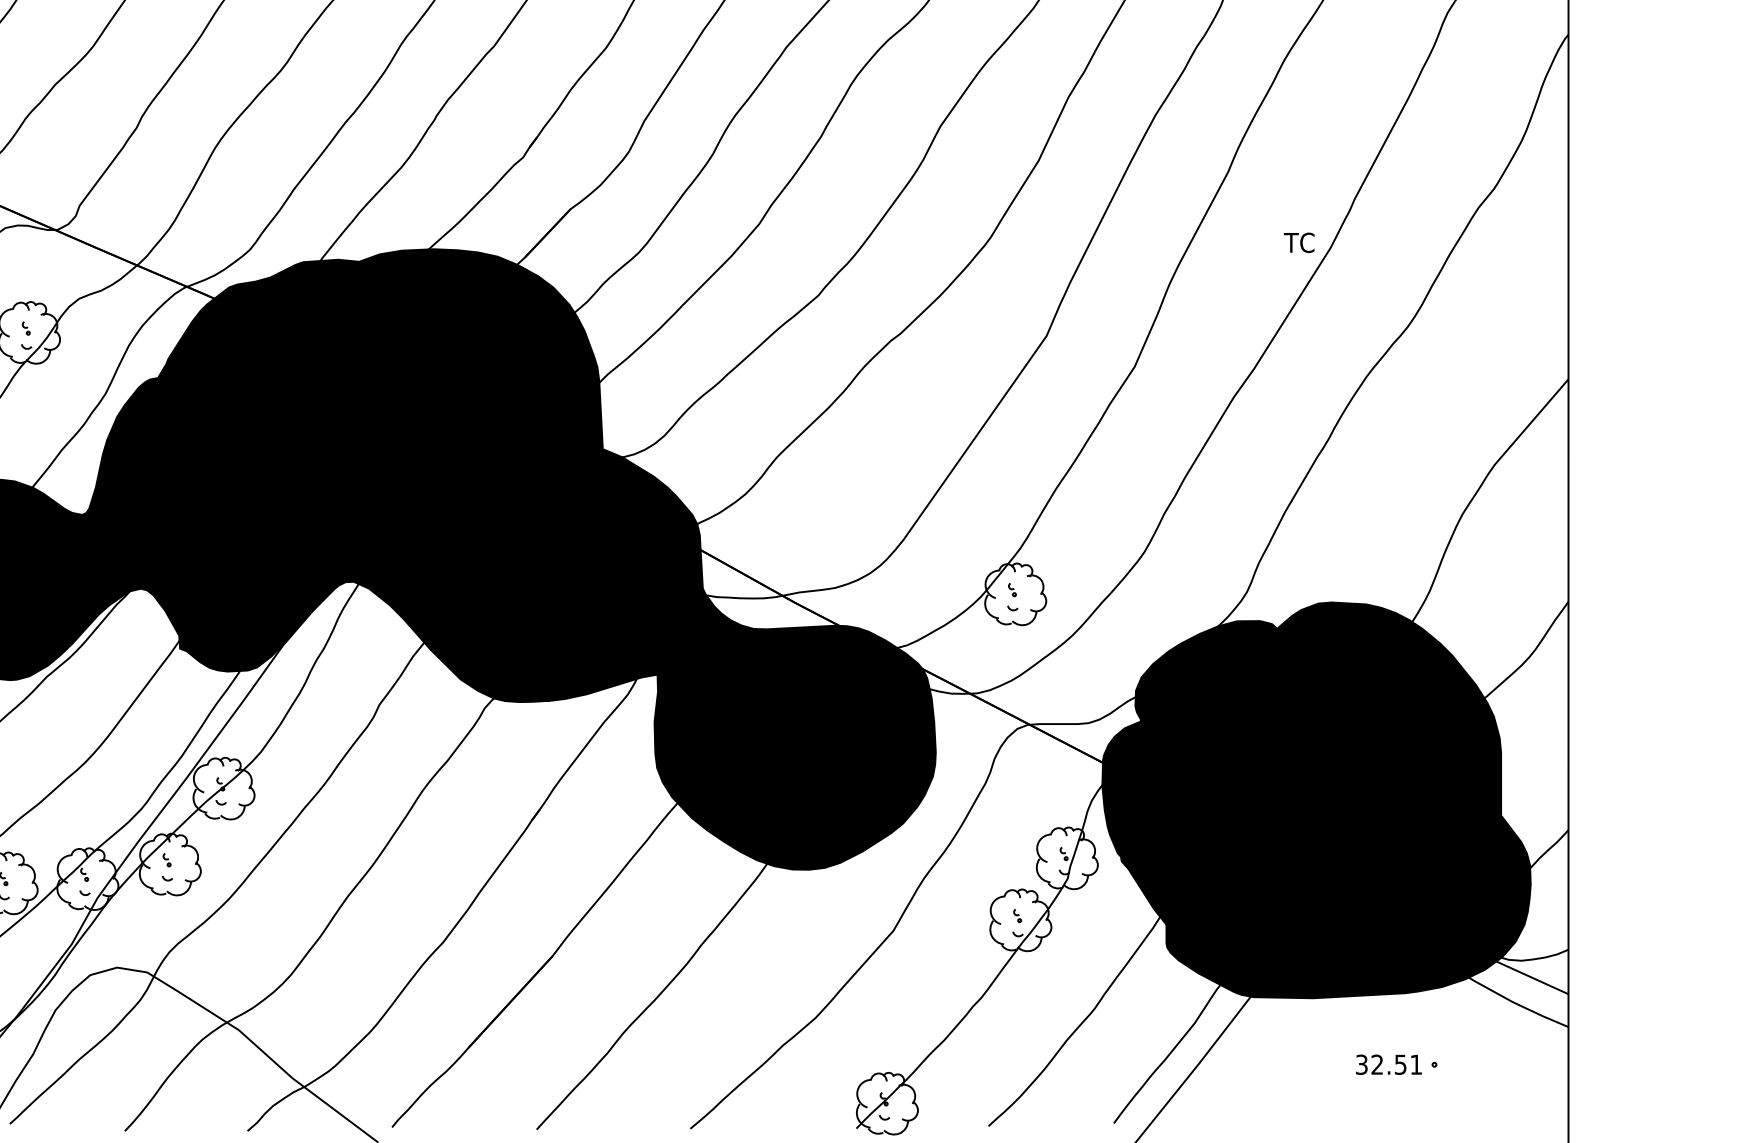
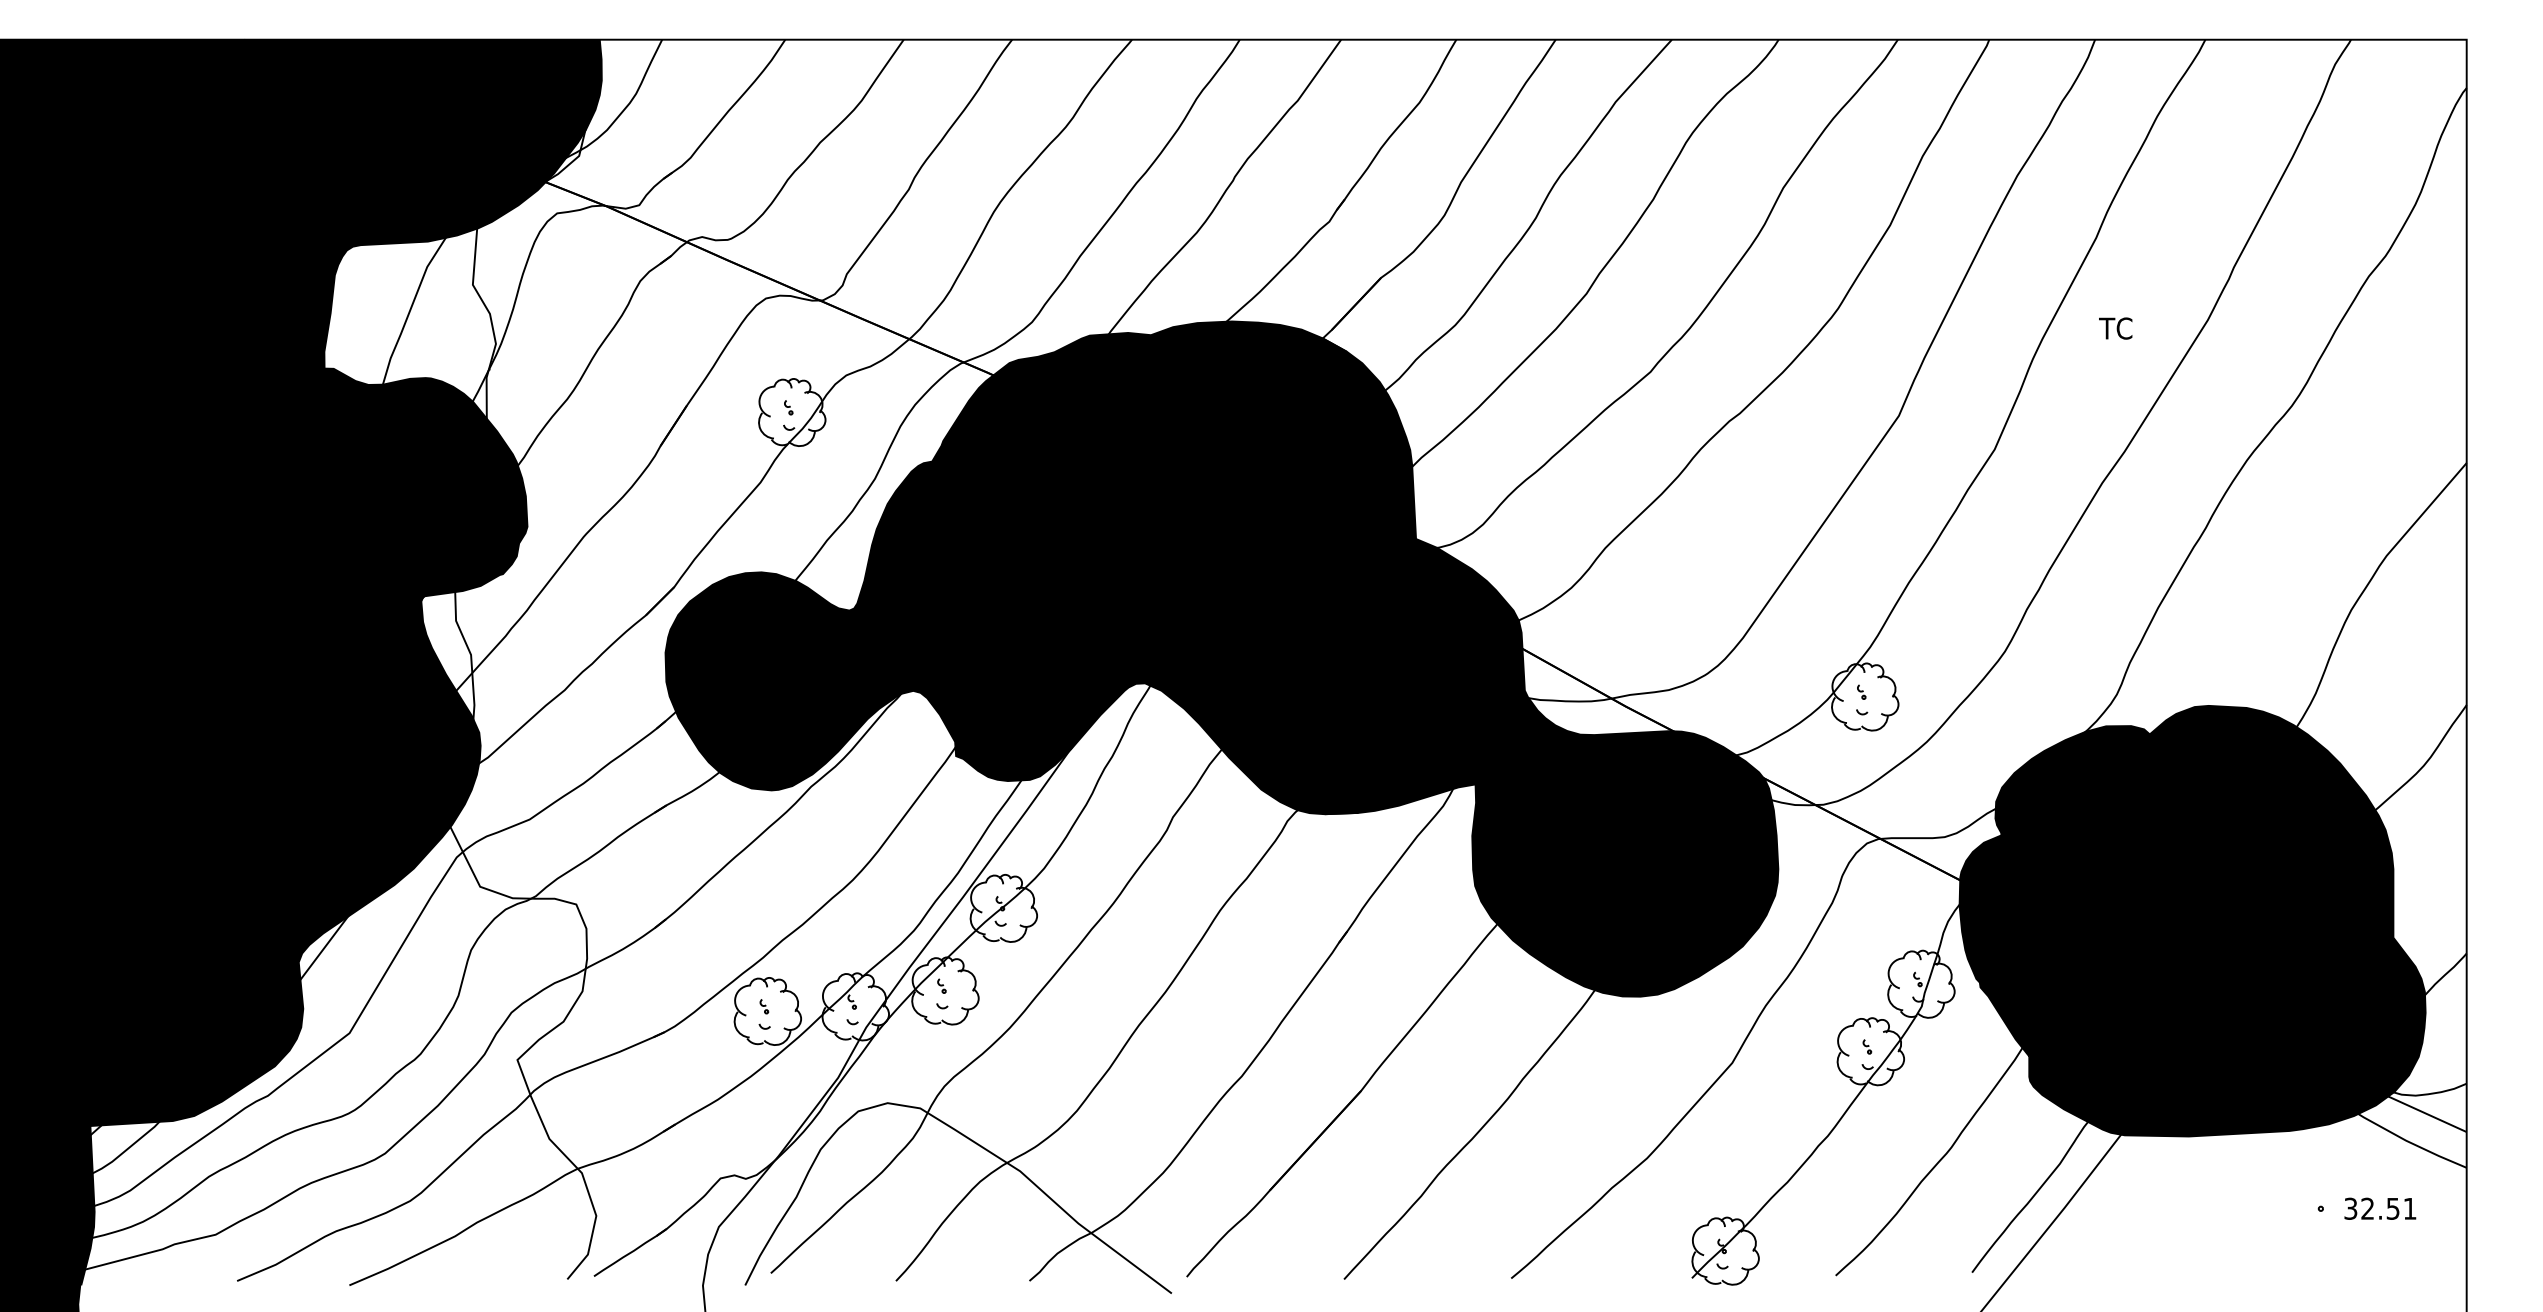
text: (1299, 242) -> (2115, 328), moved
text: (1389, 1064) -> (2380, 1208), moved

